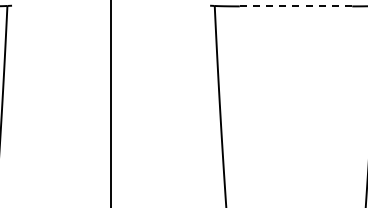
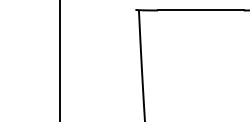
line: (295, 6) -> (200, 10), dashed -> solid

